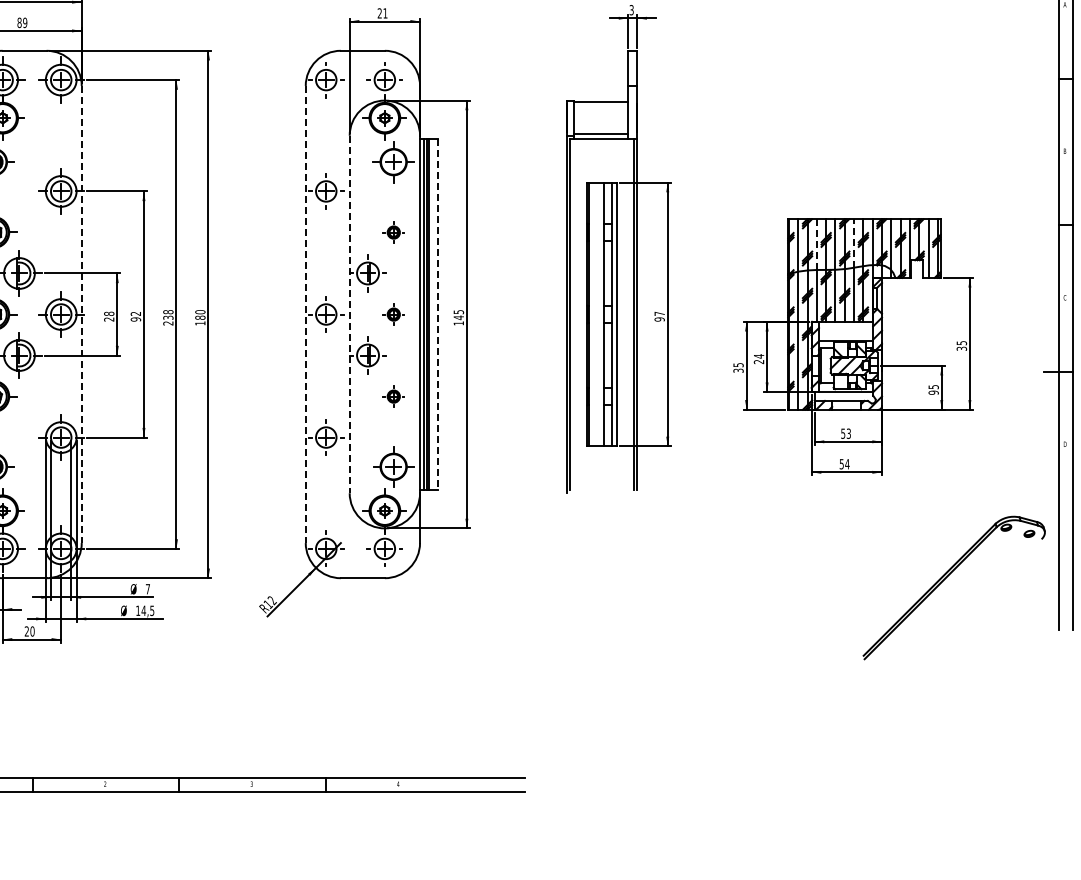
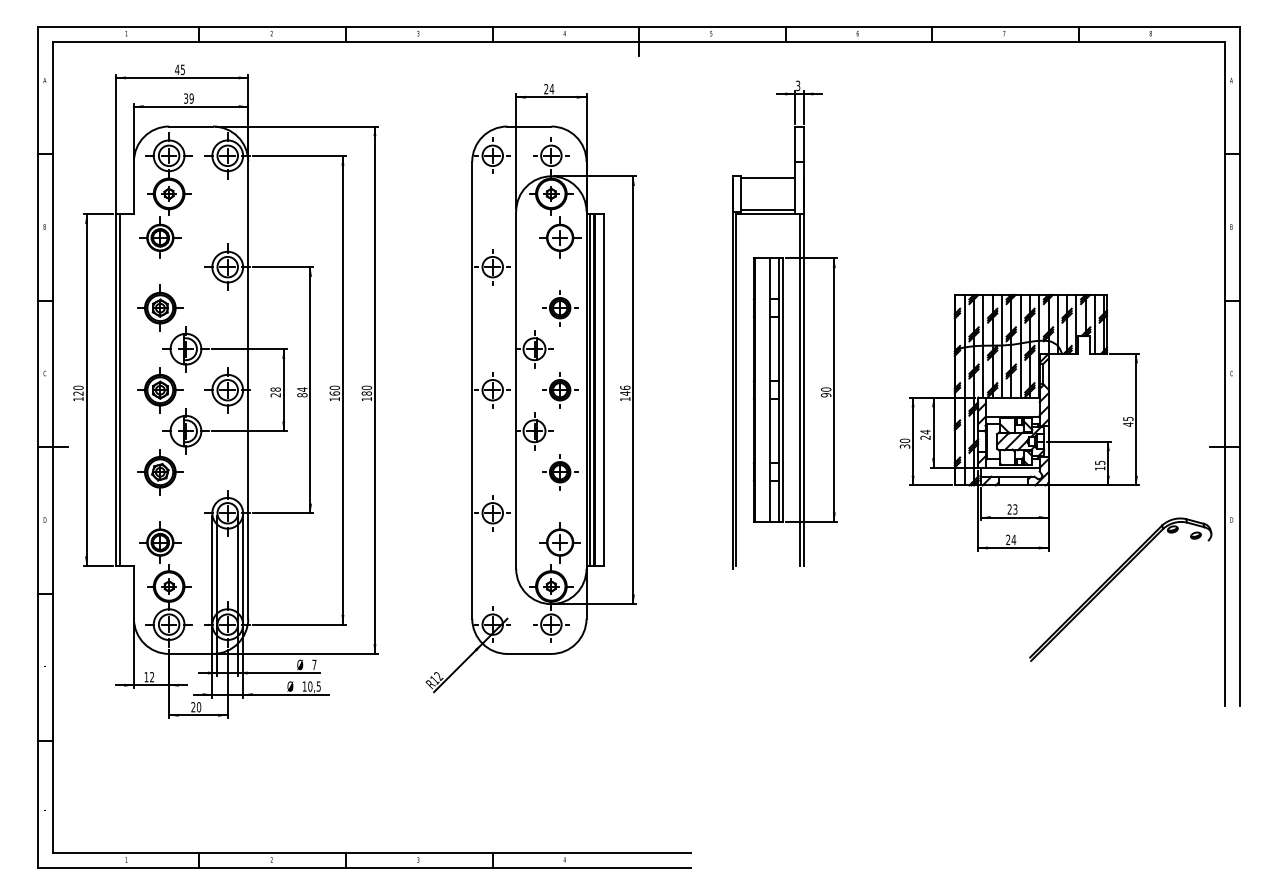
text: (385, 13) -> (551, 89), 21 -> 24
text: (20, 22) -> (186, 98), 89 -> 39
part: (394, 232) -> (560, 308), size x1.67
line: (854, 242) -> (1020, 318), dashed -> solid
line: (817, 243) -> (983, 319), dashed -> solid
text: (459, 311) -> (625, 387), 145 -> 146
text: (660, 313) -> (826, 389), 97 -> 90
line: (82, 314) -> (248, 390), dashed -> solid
line: (306, 314) -> (472, 390), dashed -> solid
line: (350, 314) -> (516, 390), dashed -> solid
part: (394, 314) -> (560, 390), size x1.67
line: (438, 314) -> (604, 390), dashed -> solid
text: (136, 316) -> (302, 392), 92 -> 84
text: (168, 317) -> (334, 393), 238 -> 160
text: (962, 348) -> (1128, 424), 35 -> 45
text: (739, 364) -> (905, 440), 35 -> 30
text: (934, 392) -> (1100, 468), 95 -> 15
part: (394, 396) -> (560, 472), size x1.67
text: (843, 433) -> (1009, 509), 53 -> 23
text: (842, 463) -> (1008, 539), 54 -> 24
part: (946, 578) -> (1112, 580), moved
text: (144, 610) -> (310, 686), 14,5 -> 10,5

